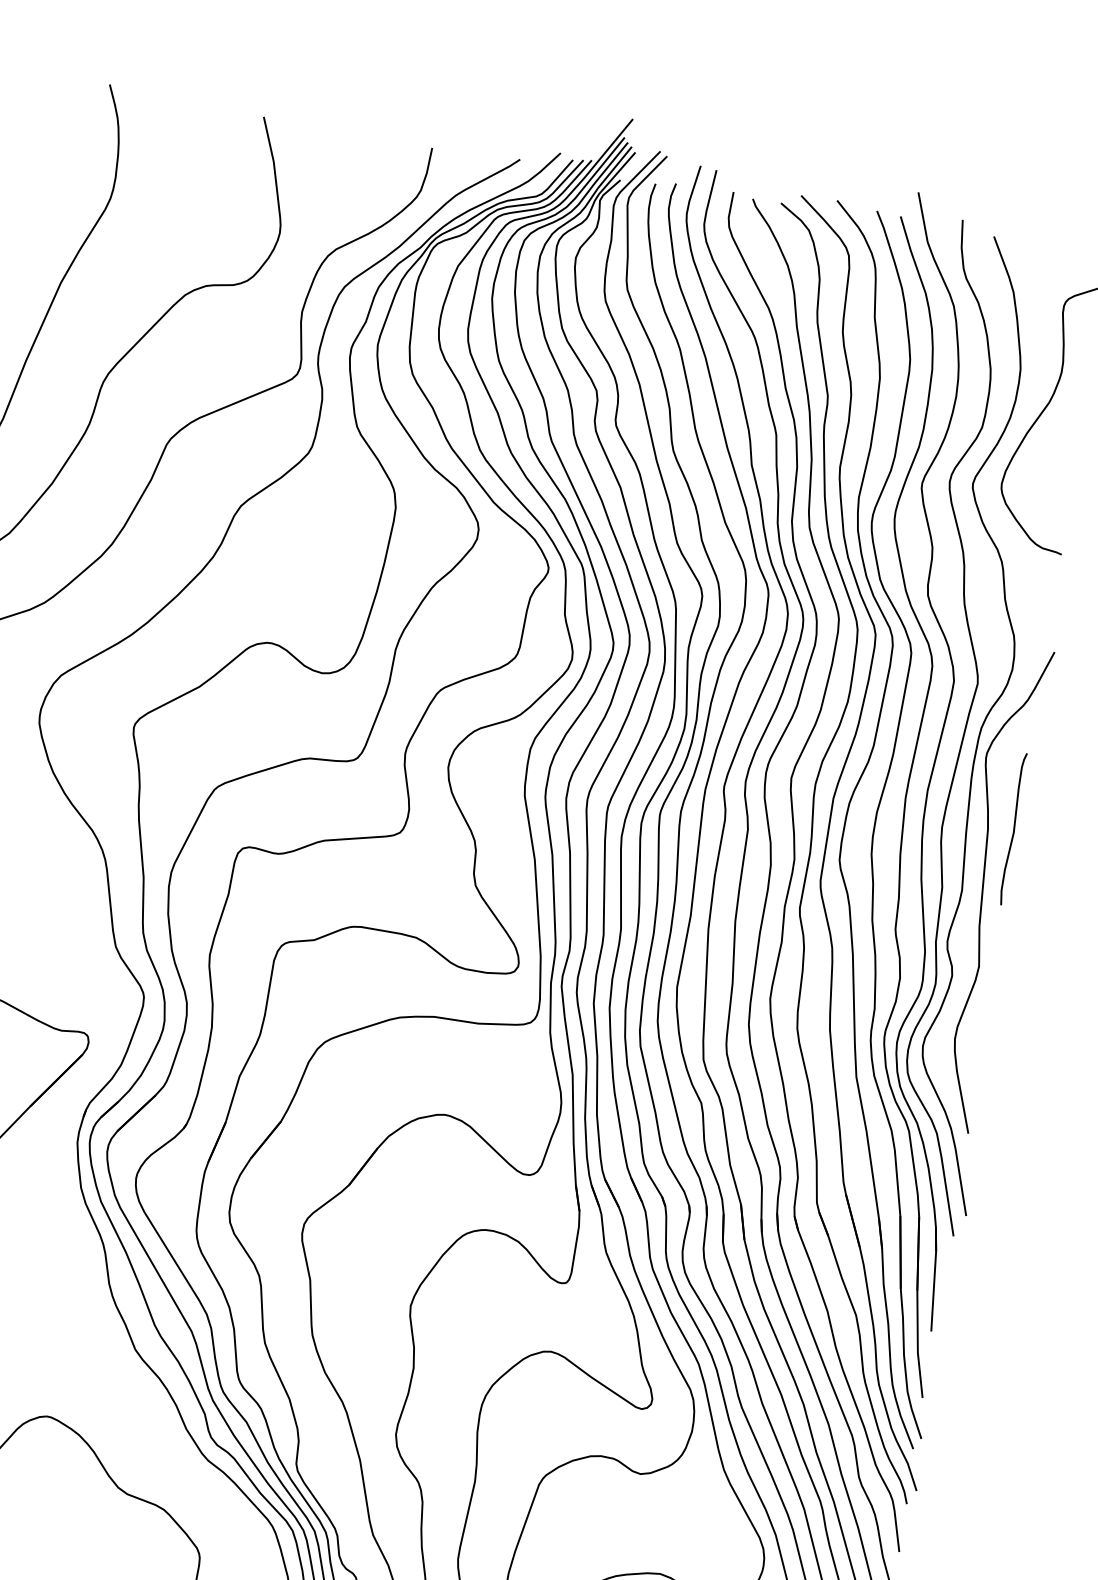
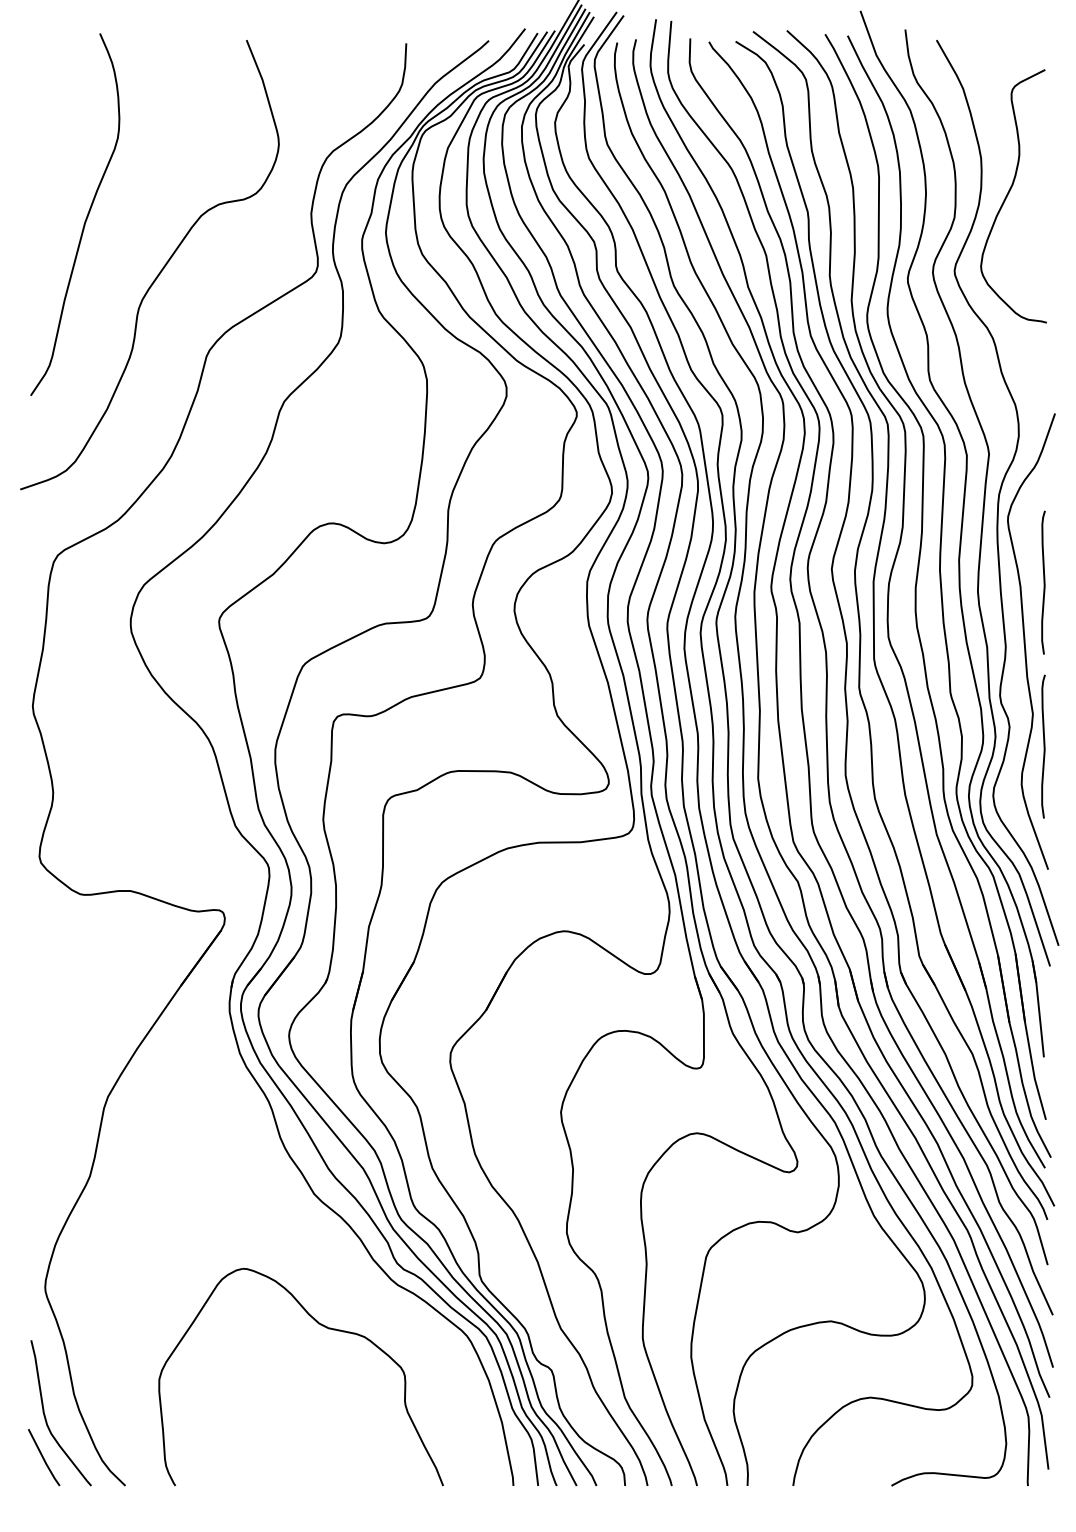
curve: (984, 1002) -> (1043, 746), added

